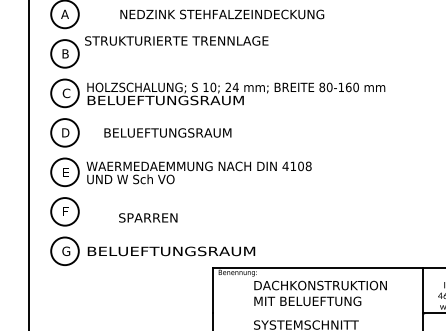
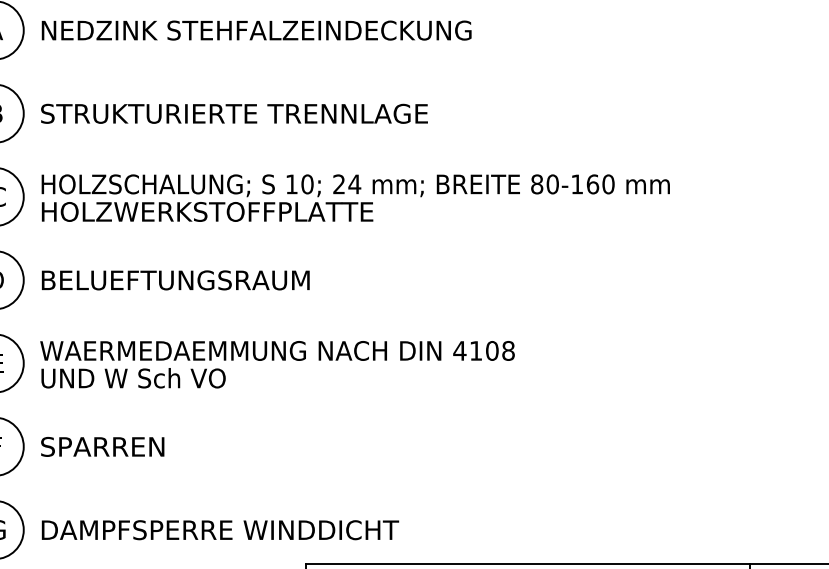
text: (222, 14) -> (257, 30), moved
text: (176, 40) -> (233, 112), moved
text: (165, 100) -> (206, 211), BELUEFTUNGSRAUM -> HOLZWERKSTOFFPLATTE
text: (167, 132) -> (174, 279), moved
text: (148, 217) -> (103, 446), moved
text: (171, 251) -> (219, 530), BELUEFTUNGSRAUM -> DAMPFSPERRE WINDDICHT

